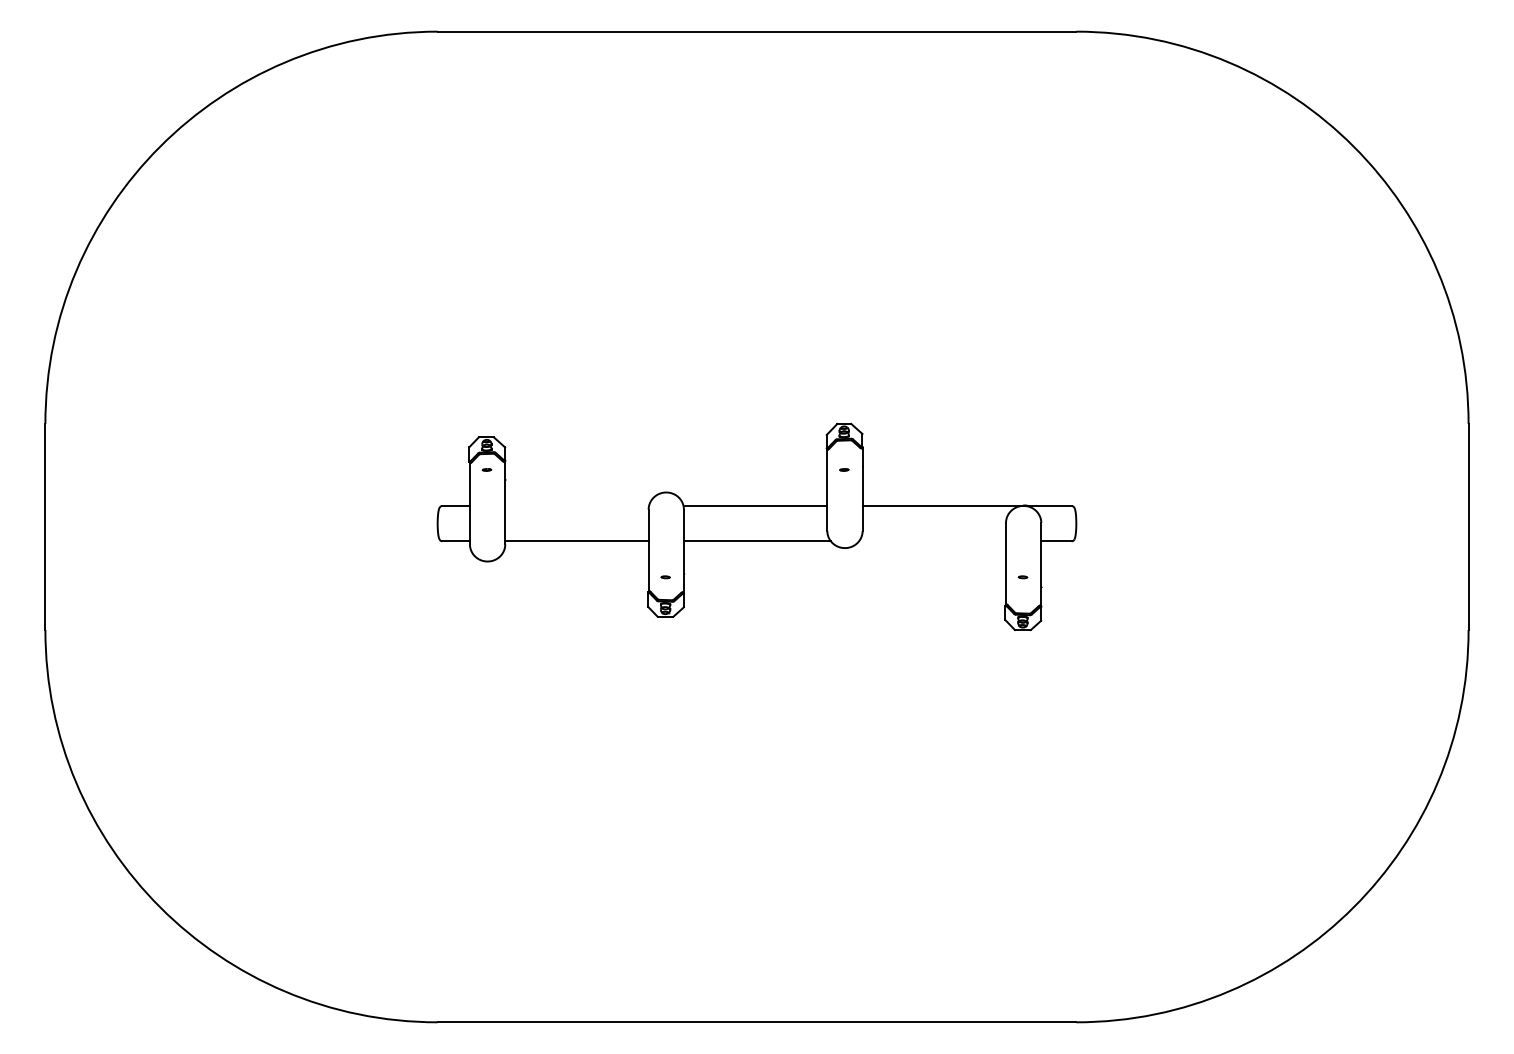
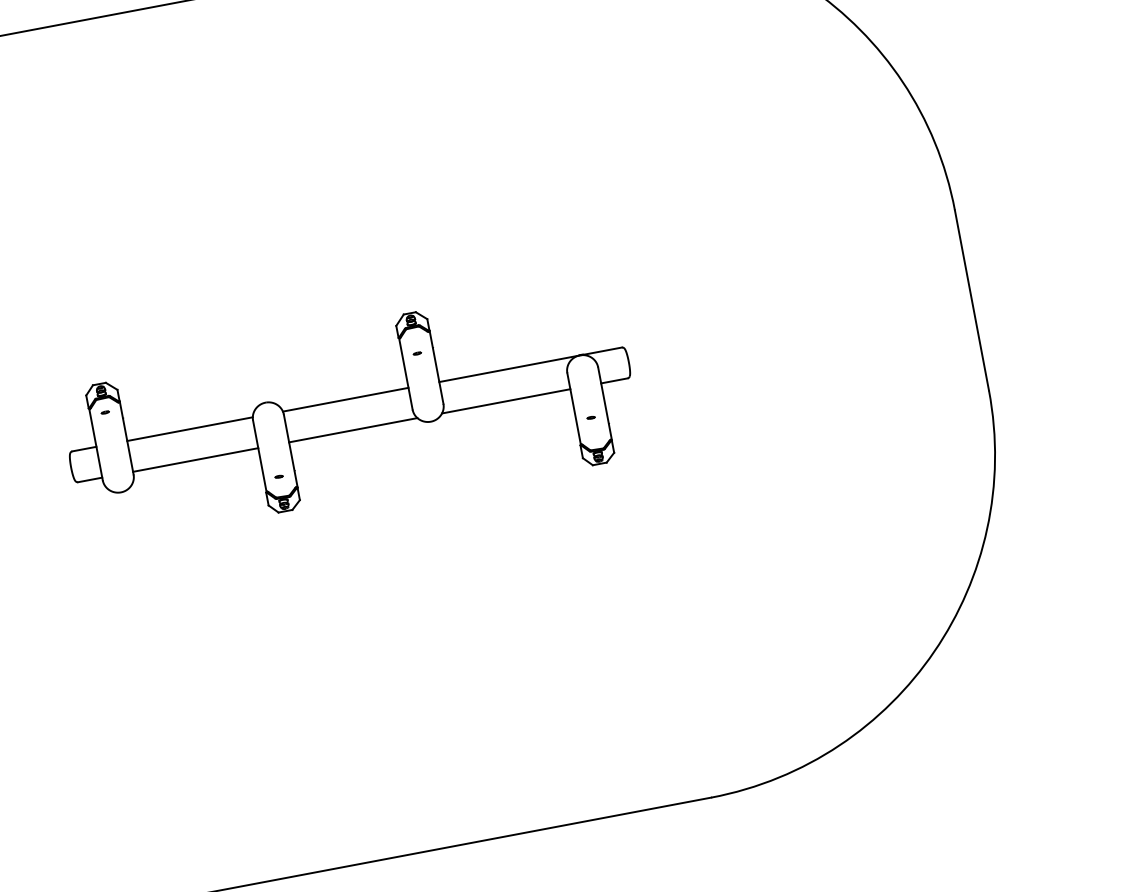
line: (577, 506) -> (190, 429), added
line: (932, 541) -> (506, 401), added

